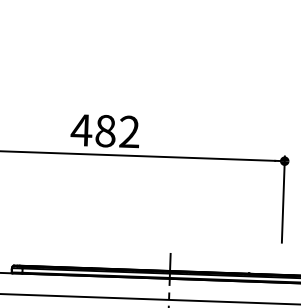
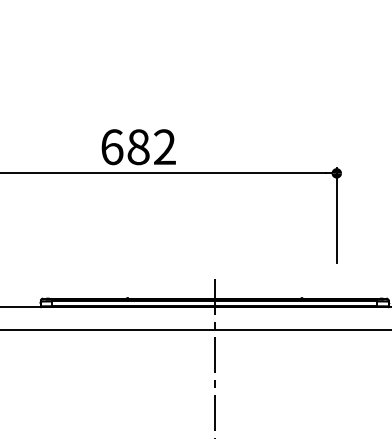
text: (81, 130) -> (111, 147), 482 -> 682

